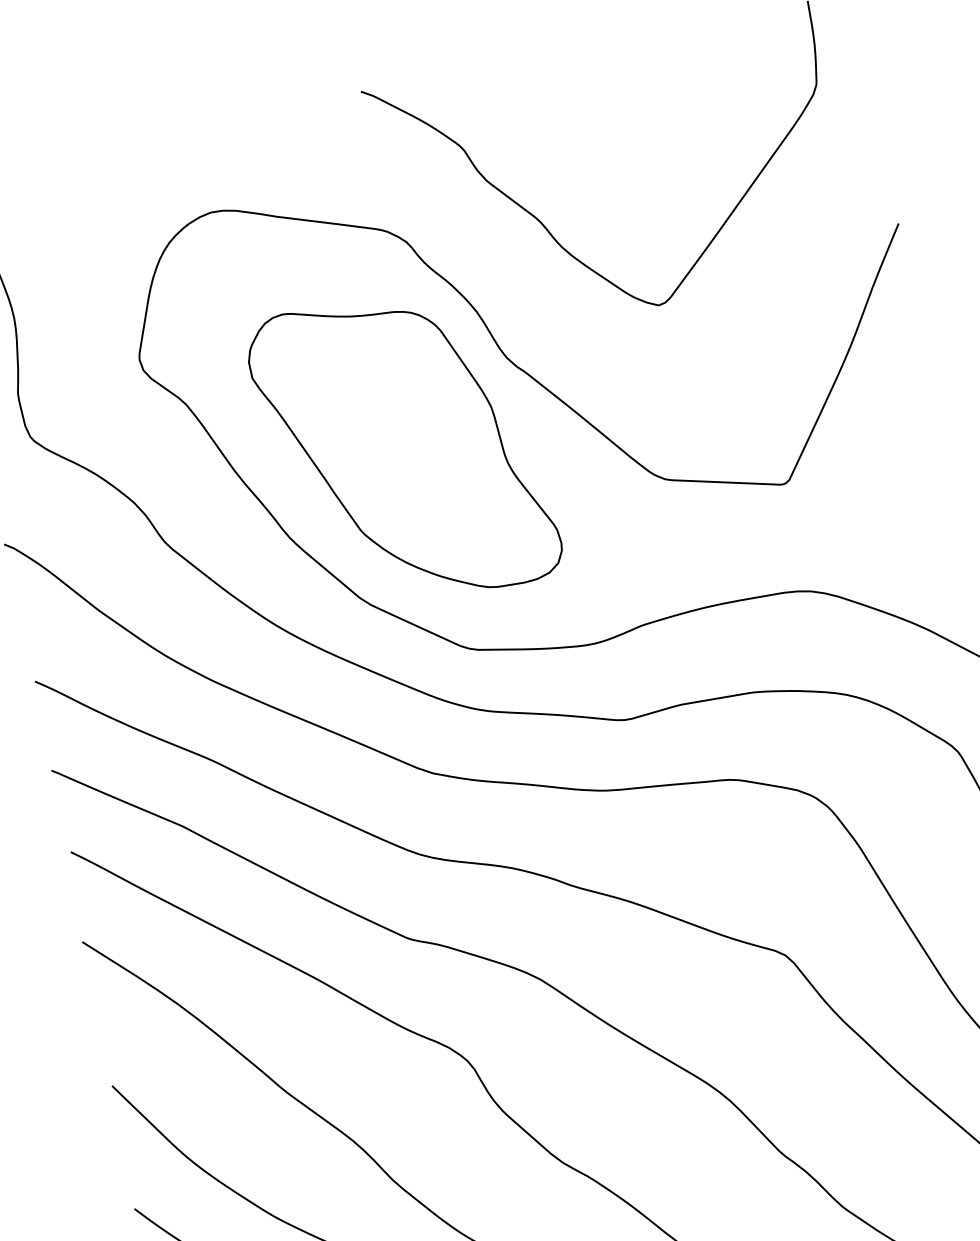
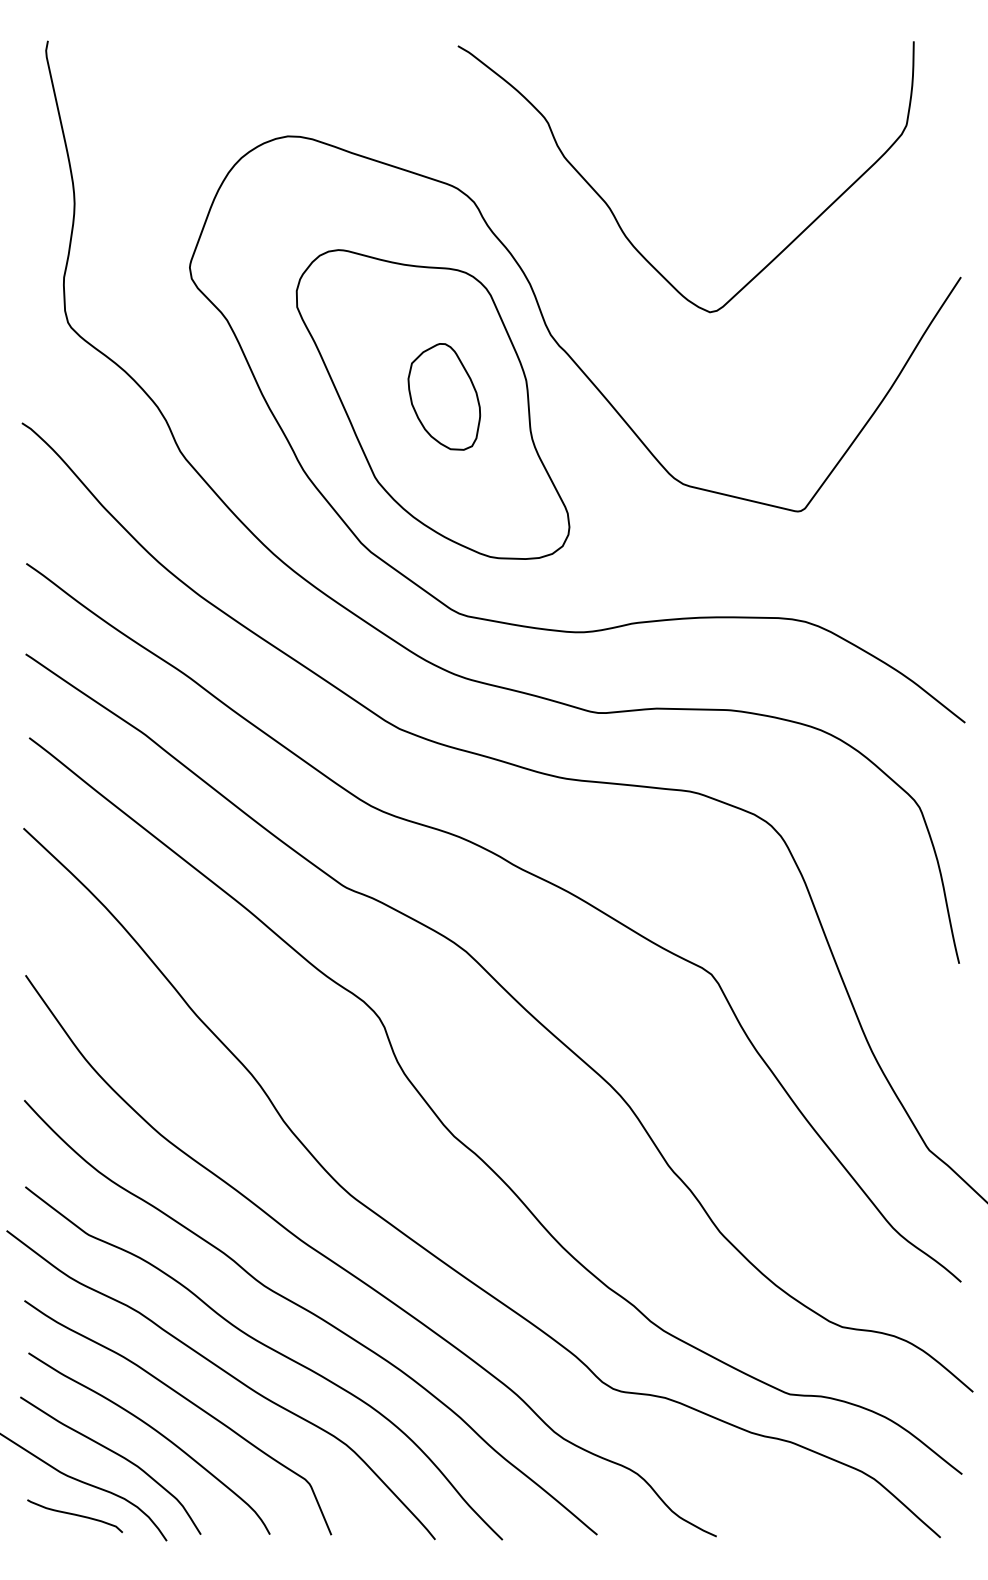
part: (414, 438) -> (444, 396), added

